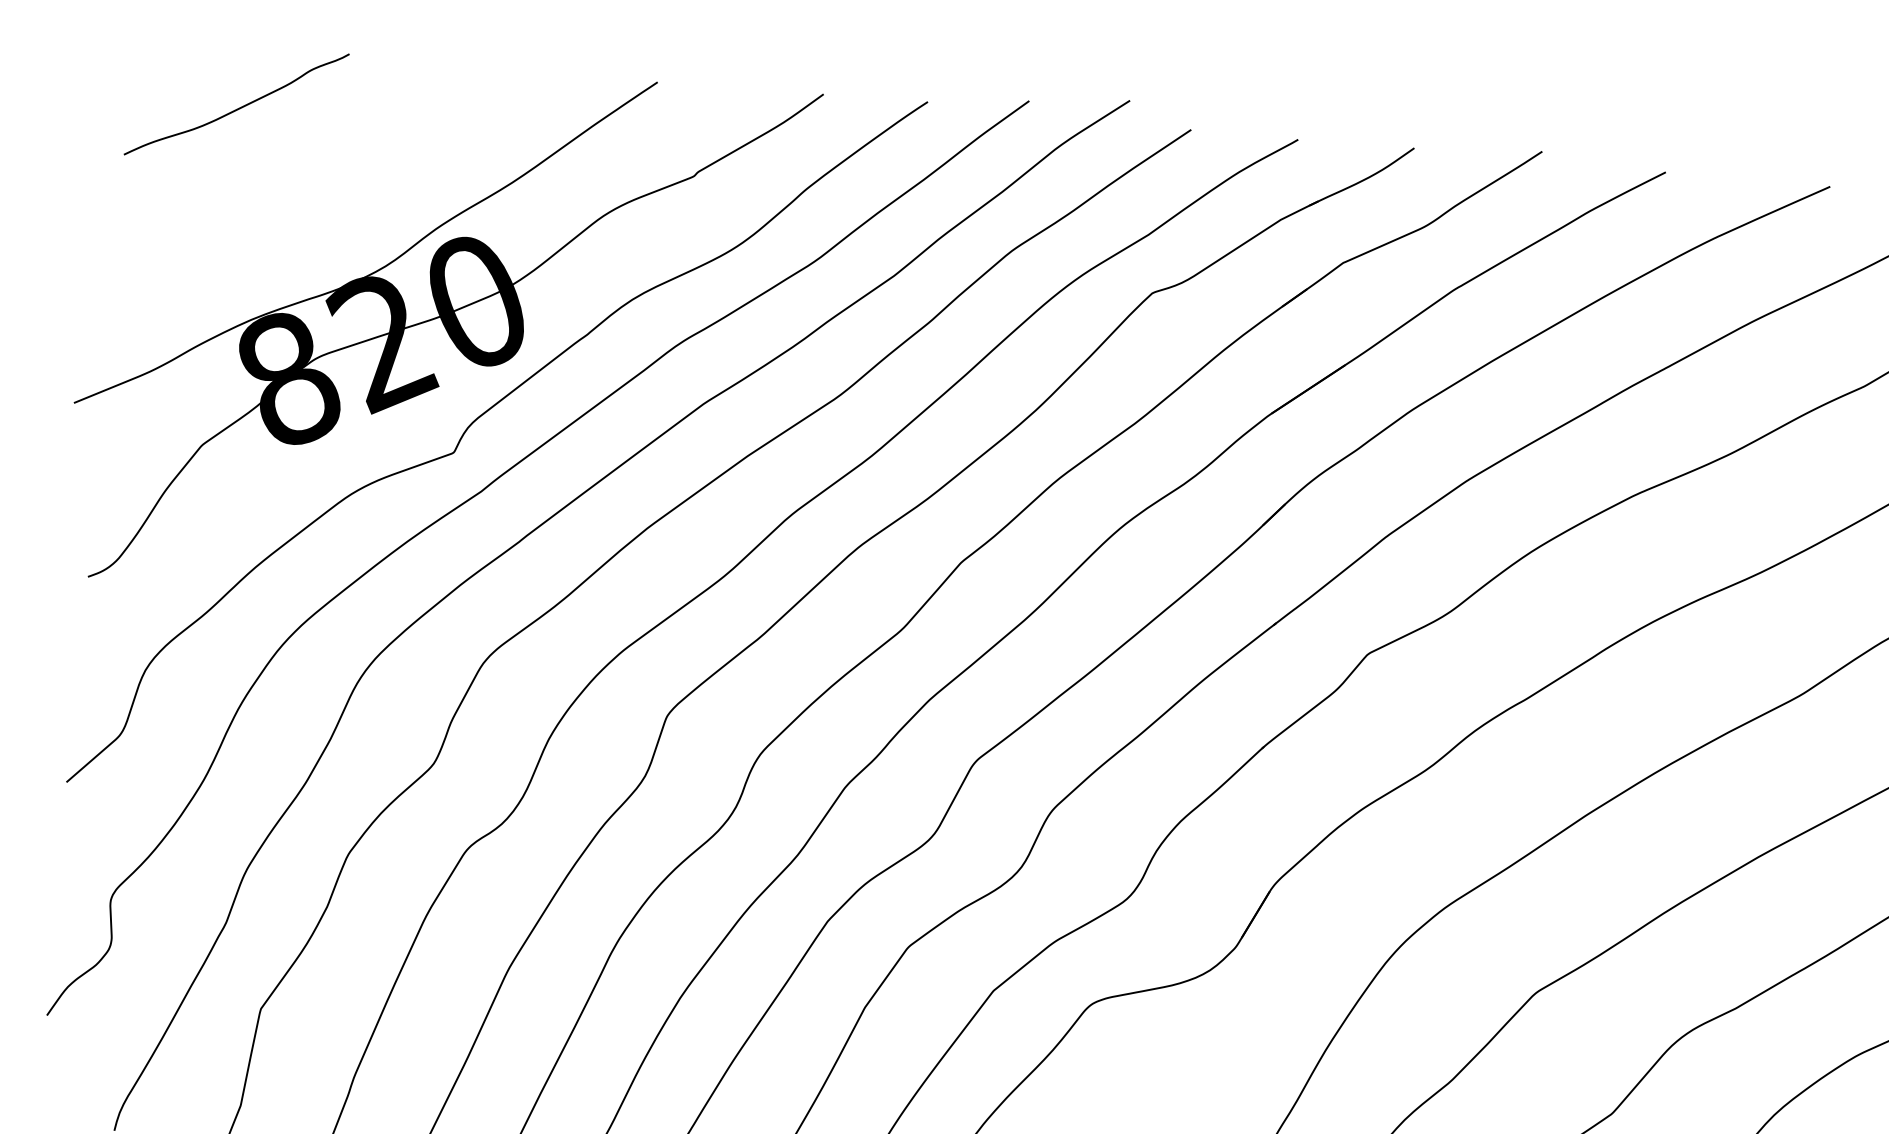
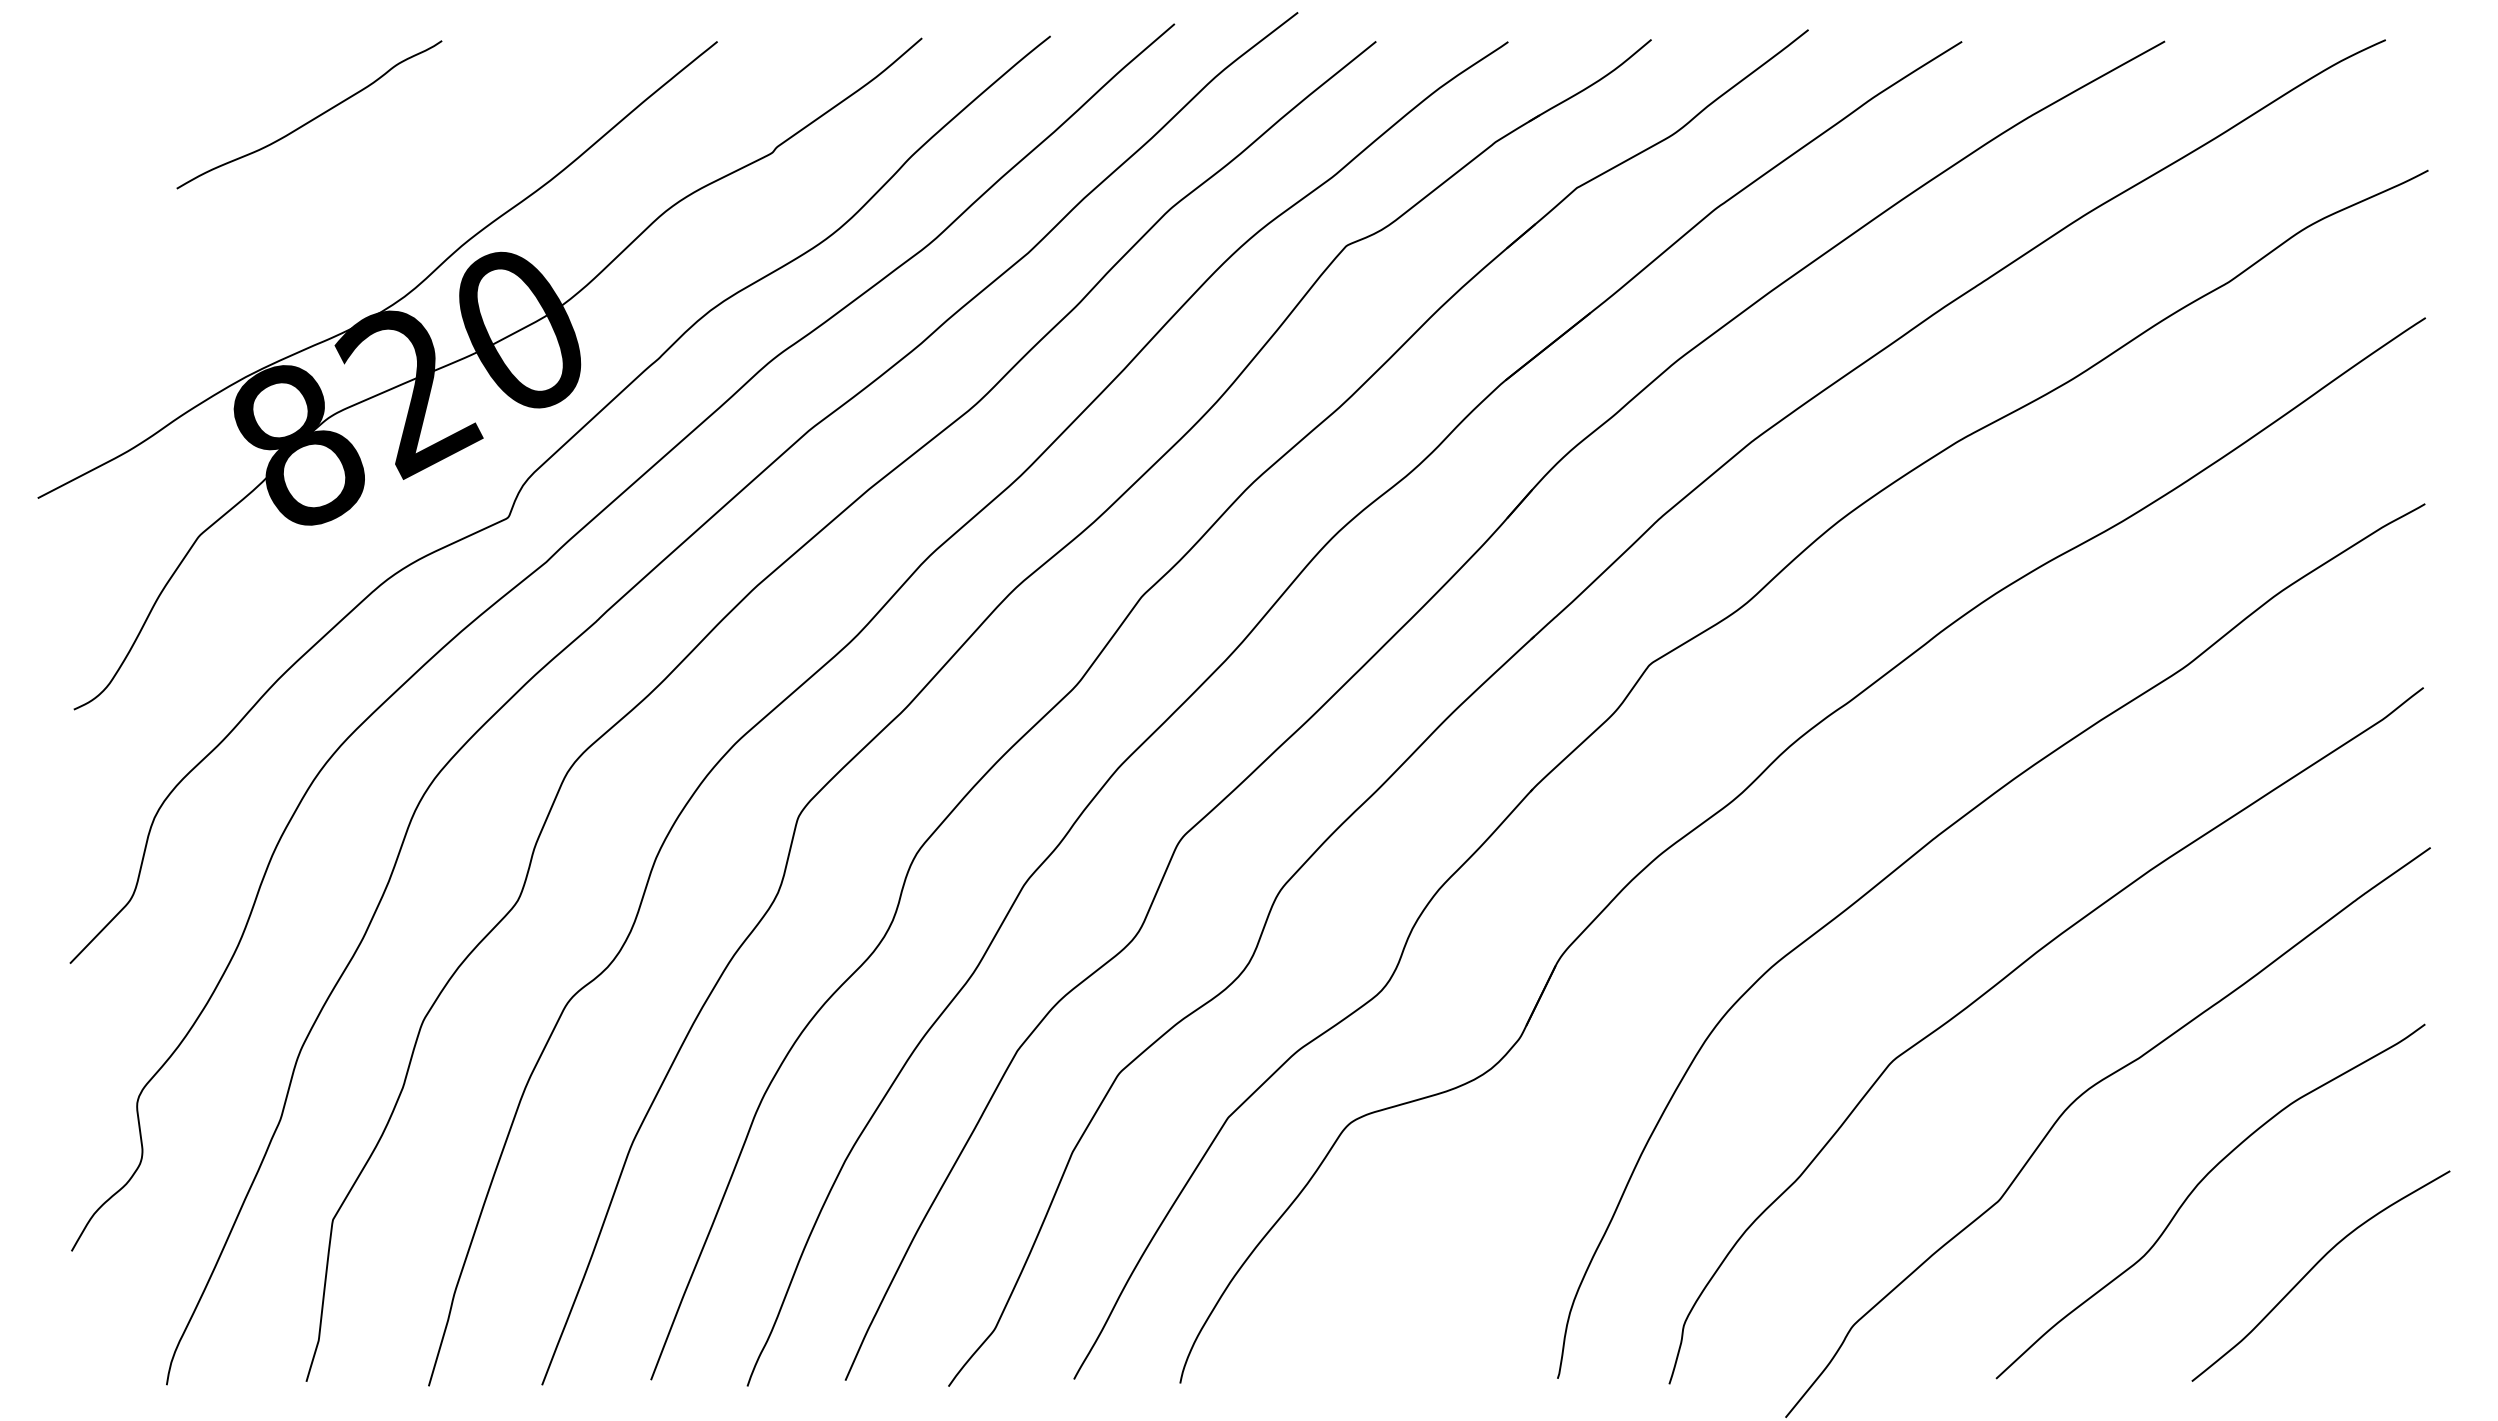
curve: (238, 107) -> (312, 118), moved

